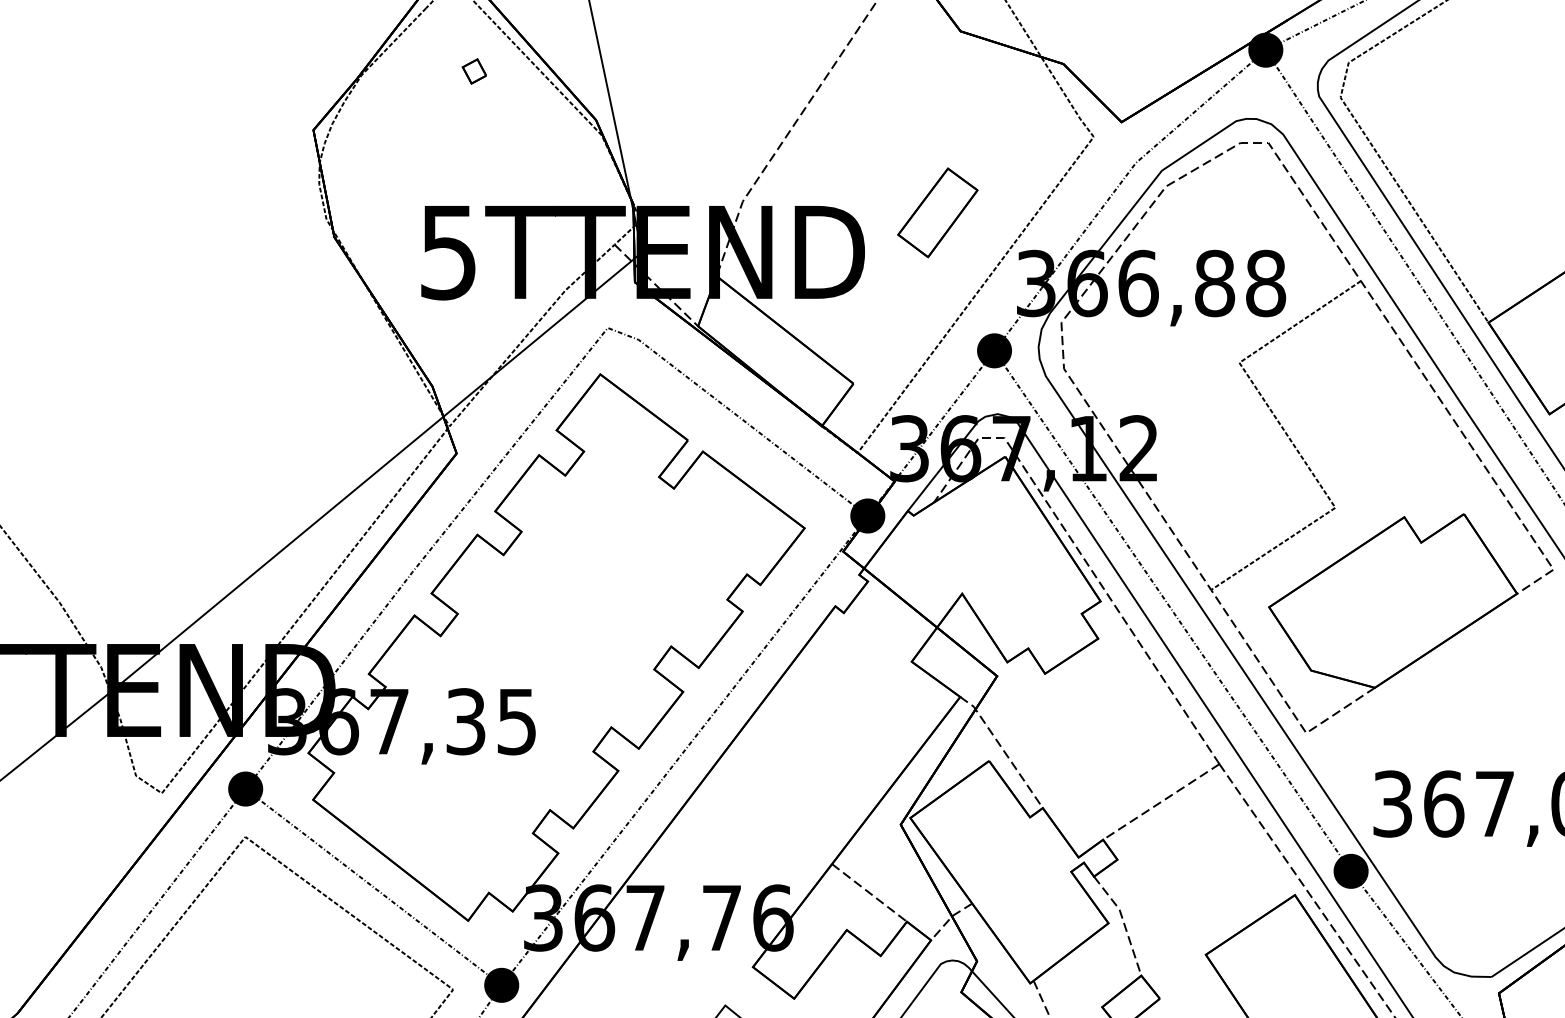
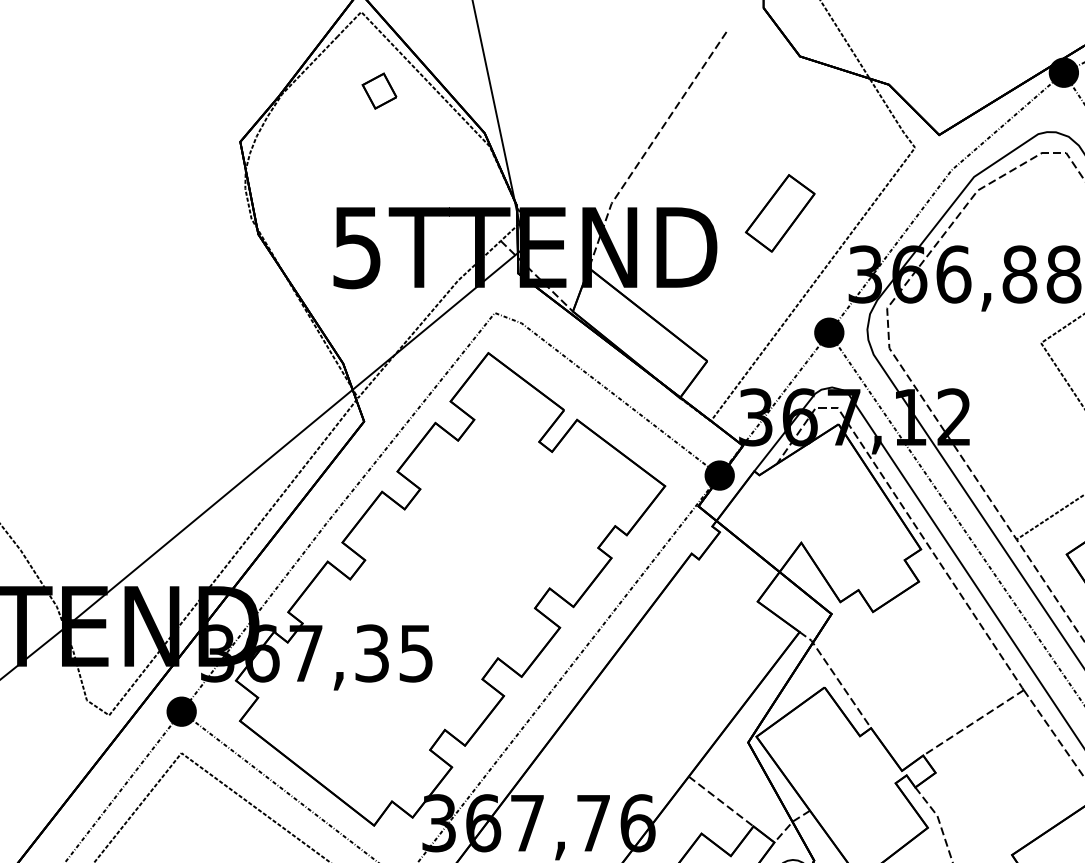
part: (474, 71) -> (379, 91), size x1.67

